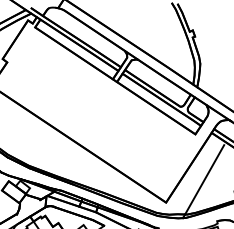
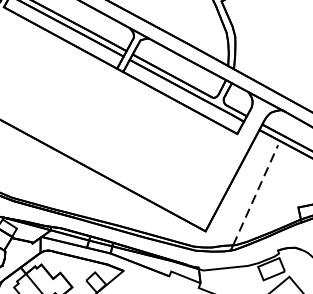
line: (204, 179) -> (255, 194), solid -> dashed

